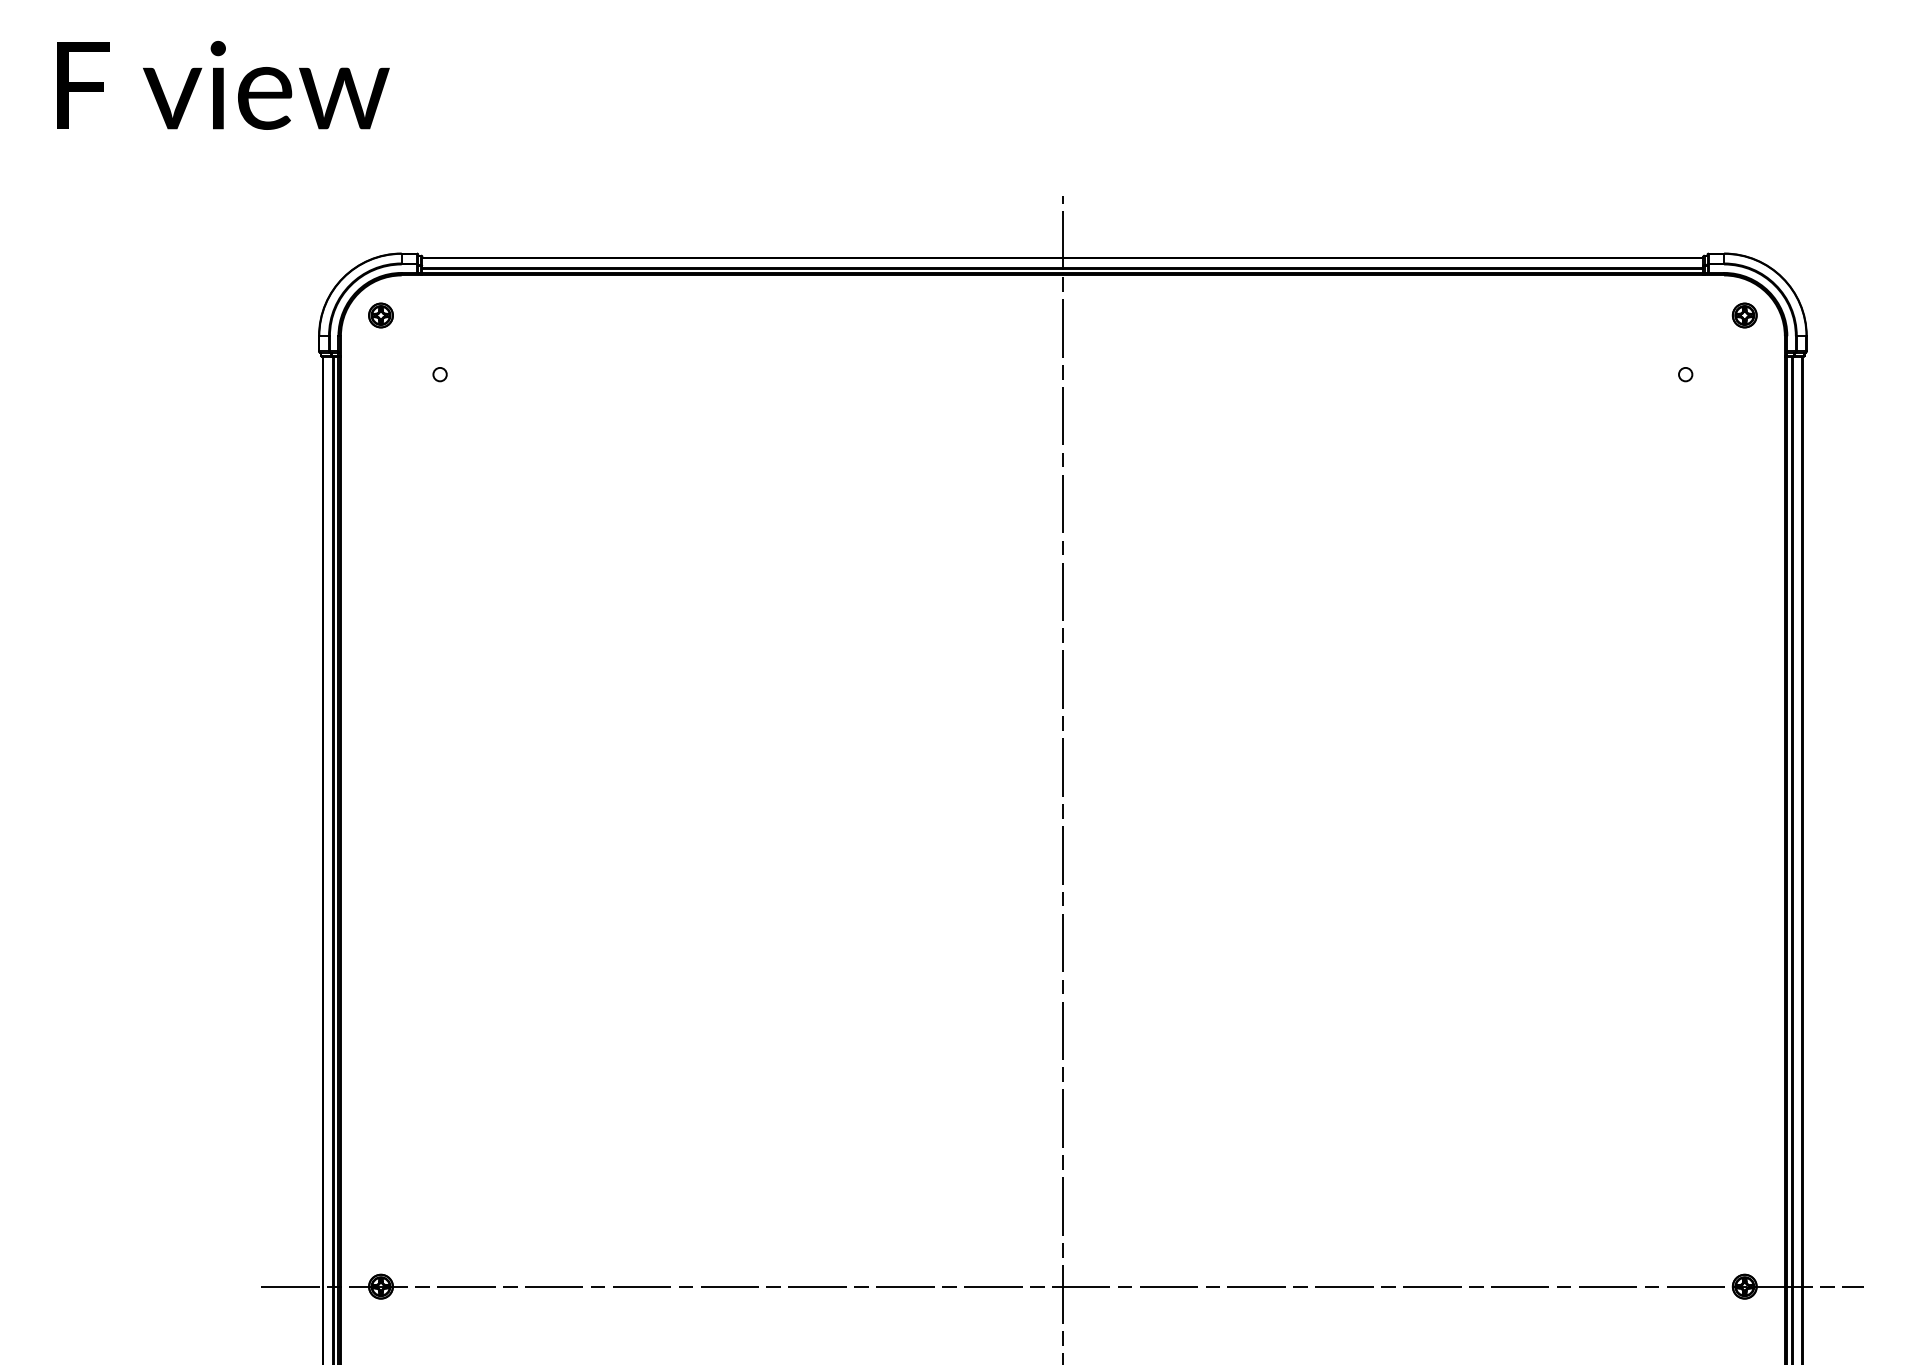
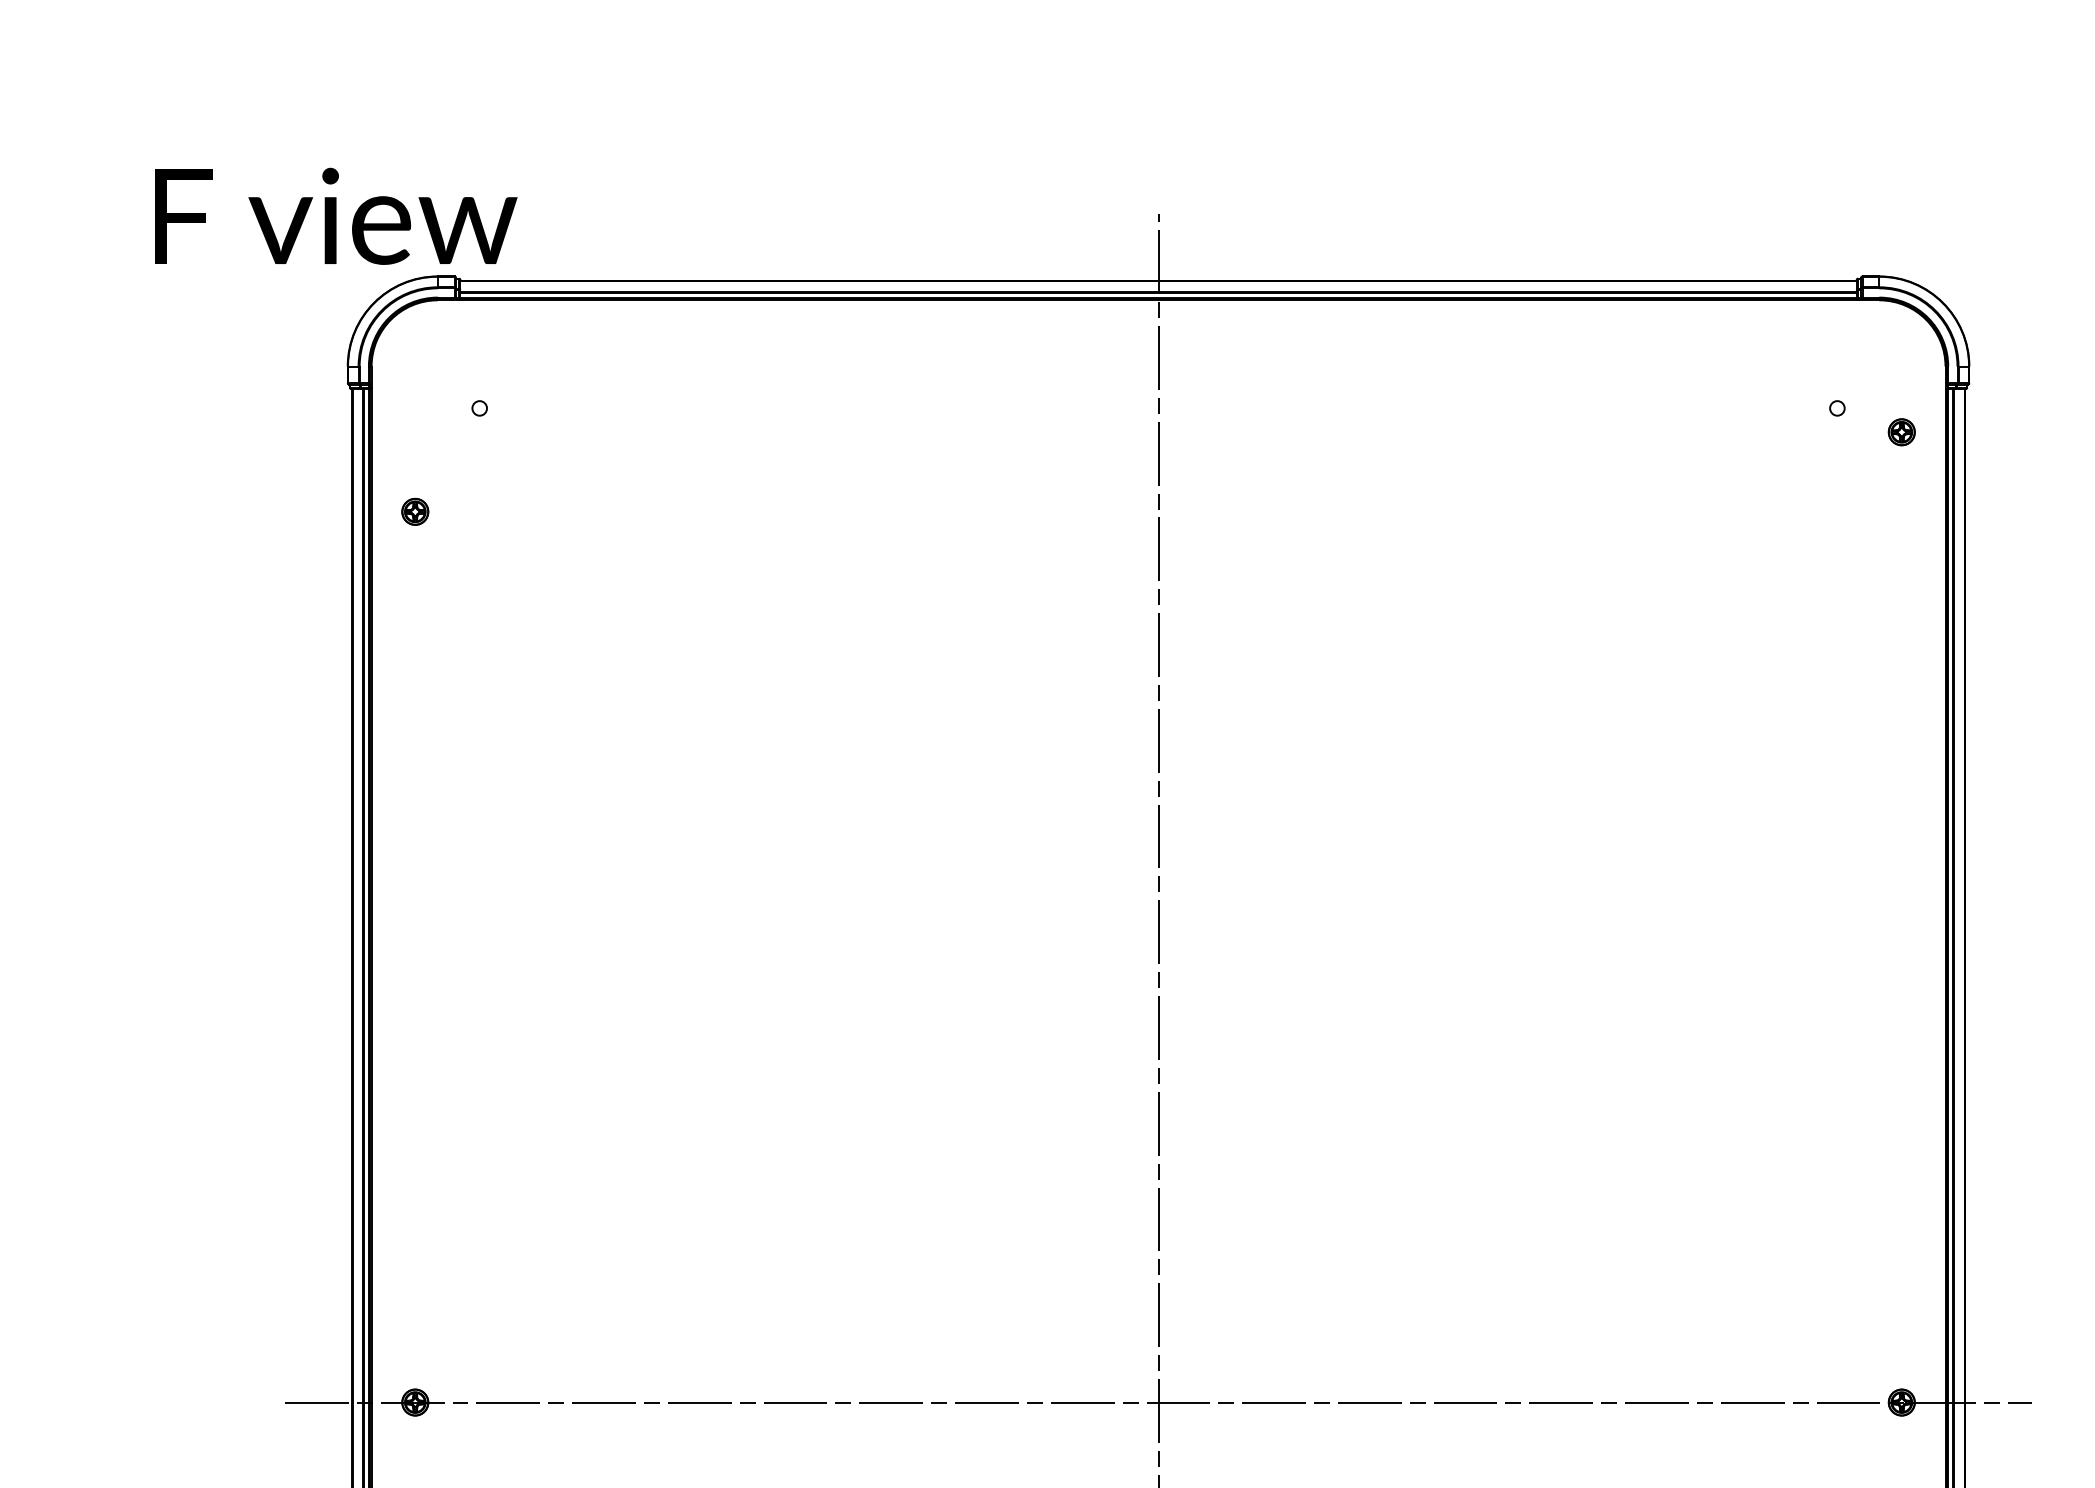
text: (223, 85) -> (336, 216), moved
part: (380, 315) -> (414, 511), moved
part: (1744, 315) -> (1901, 432), moved

